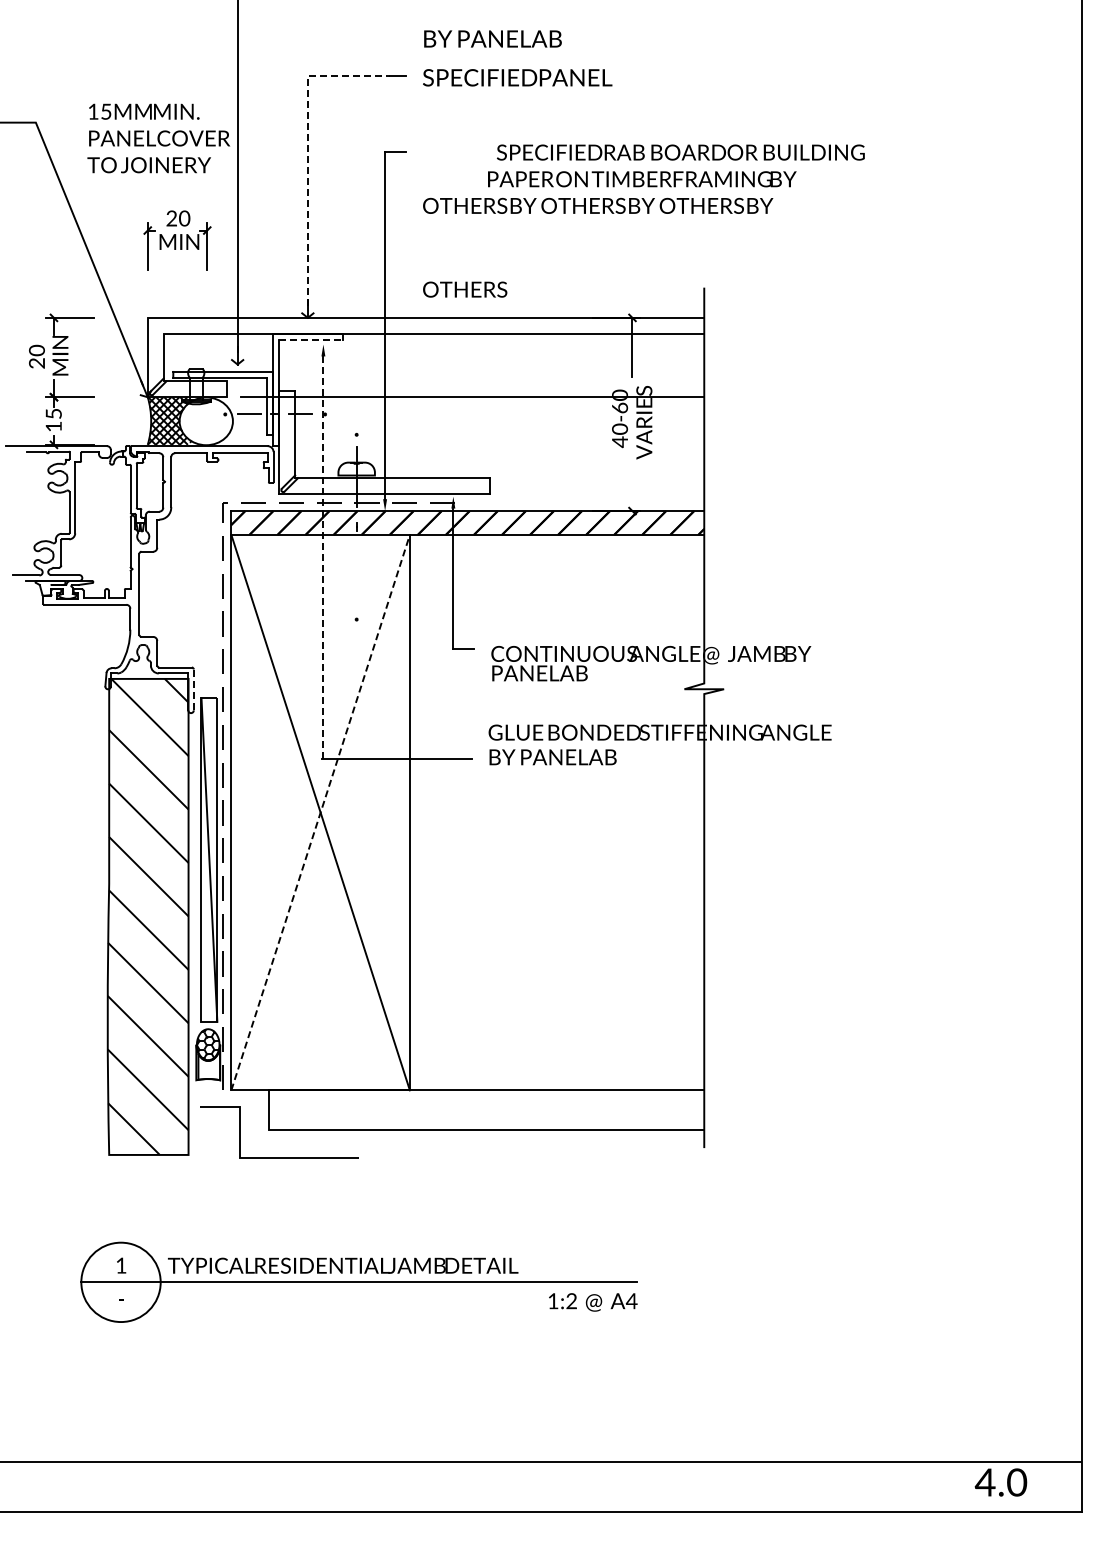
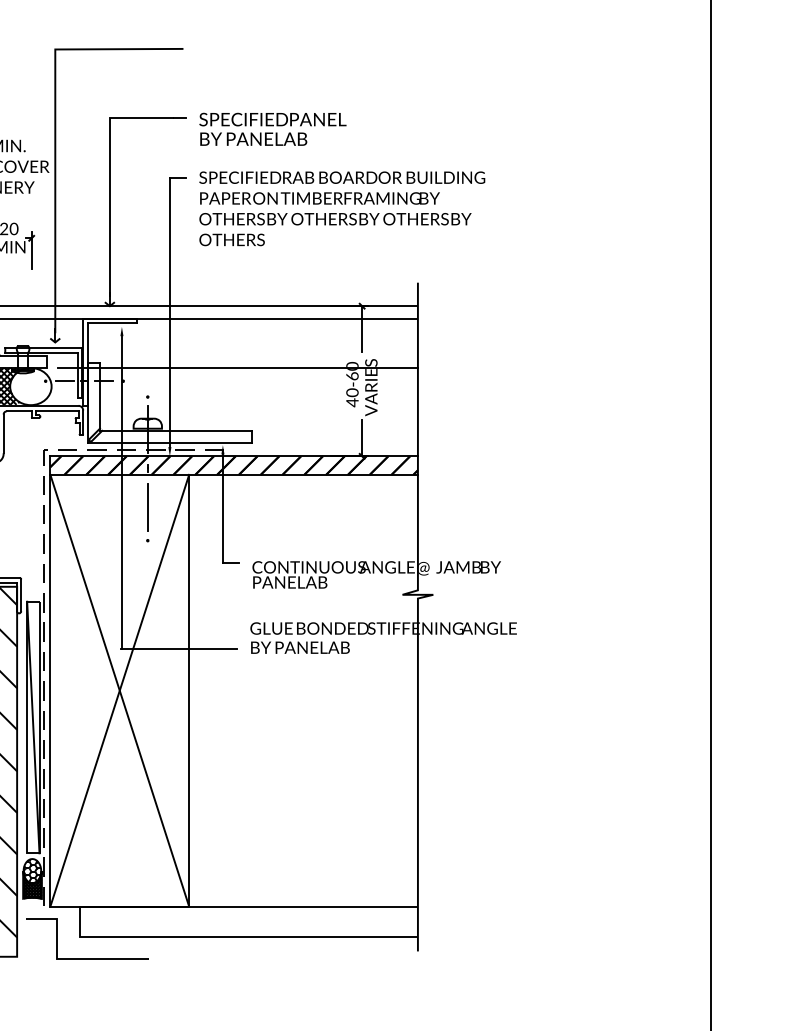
text: (492, 38) -> (253, 138), moved
line: (307, 148) -> (109, 174), dashed -> solid
text: (680, 152) -> (341, 177), moved
text: (642, 179) -> (320, 198), moved
text: (465, 289) -> (232, 239), moved
line: (311, 339) -> (112, 322), dashed -> solid
line: (632, 487) -> (362, 438), added
line: (323, 558) -> (122, 493), dashed -> solid
line: (356, 576) -> (147, 507), added
line: (193, 689) -> (20, 595), dashed -> solid
line: (320, 812) -> (119, 690), dashed -> solid
hatch: (209, 1063) -> (33, 885), added

